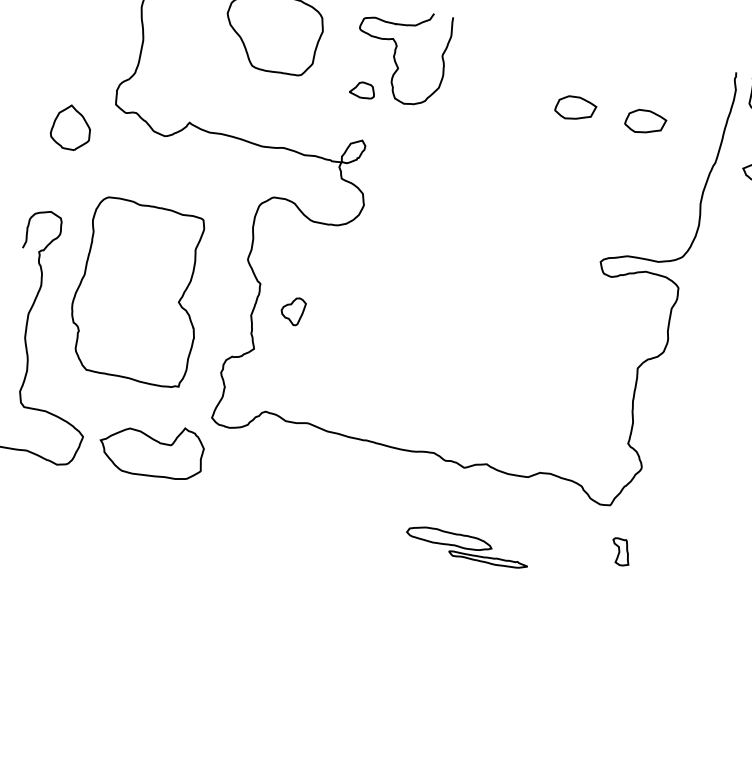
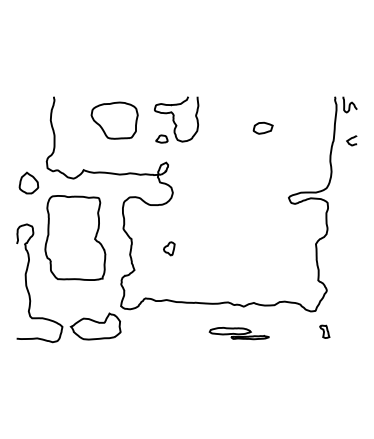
part: (644, 120) -> (296, 127), removed
part: (139, 291) -> (75, 237), moved
part: (293, 310) -> (169, 248), moved
part: (465, 546) -> (238, 333), moved

